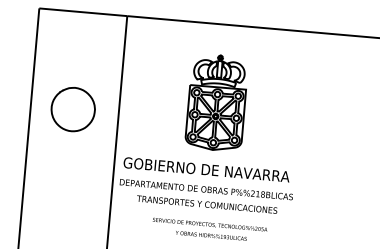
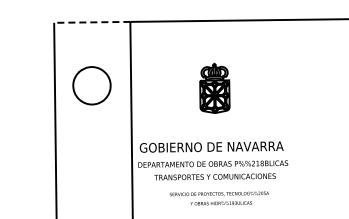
line: (82, 12) -> (91, 22), solid -> dashed
part: (216, 102) -> (214, 88), size x0.6
part: (72, 109) -> (91, 85), moved

